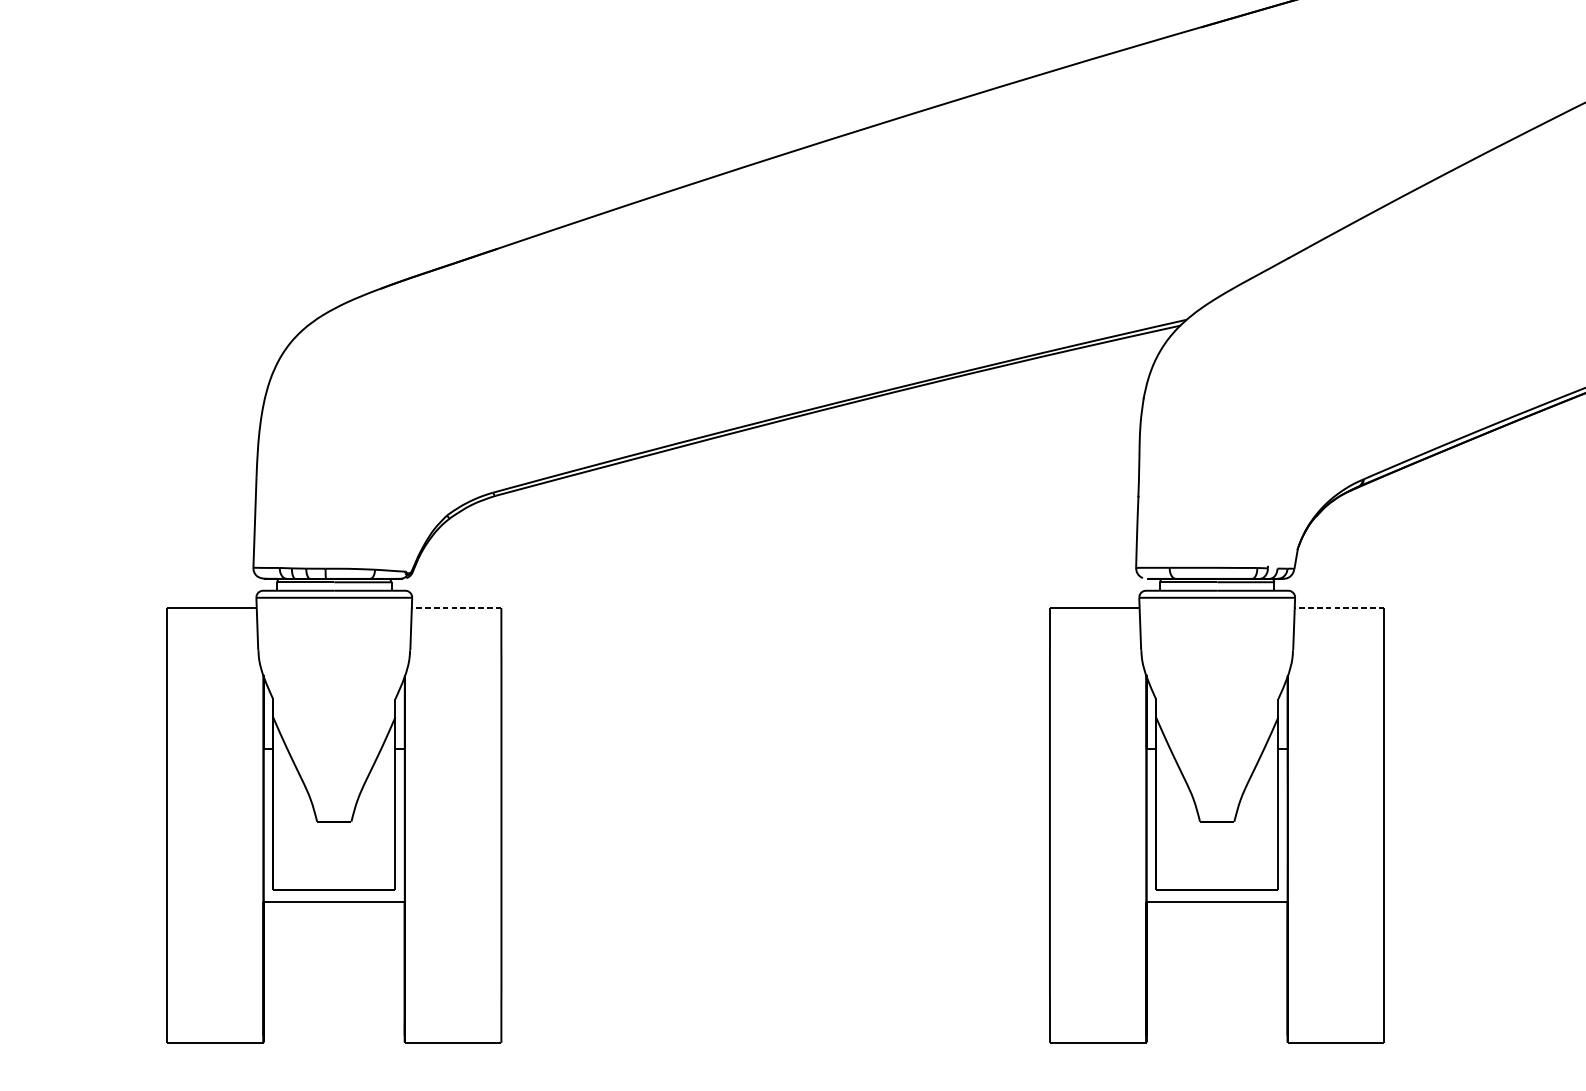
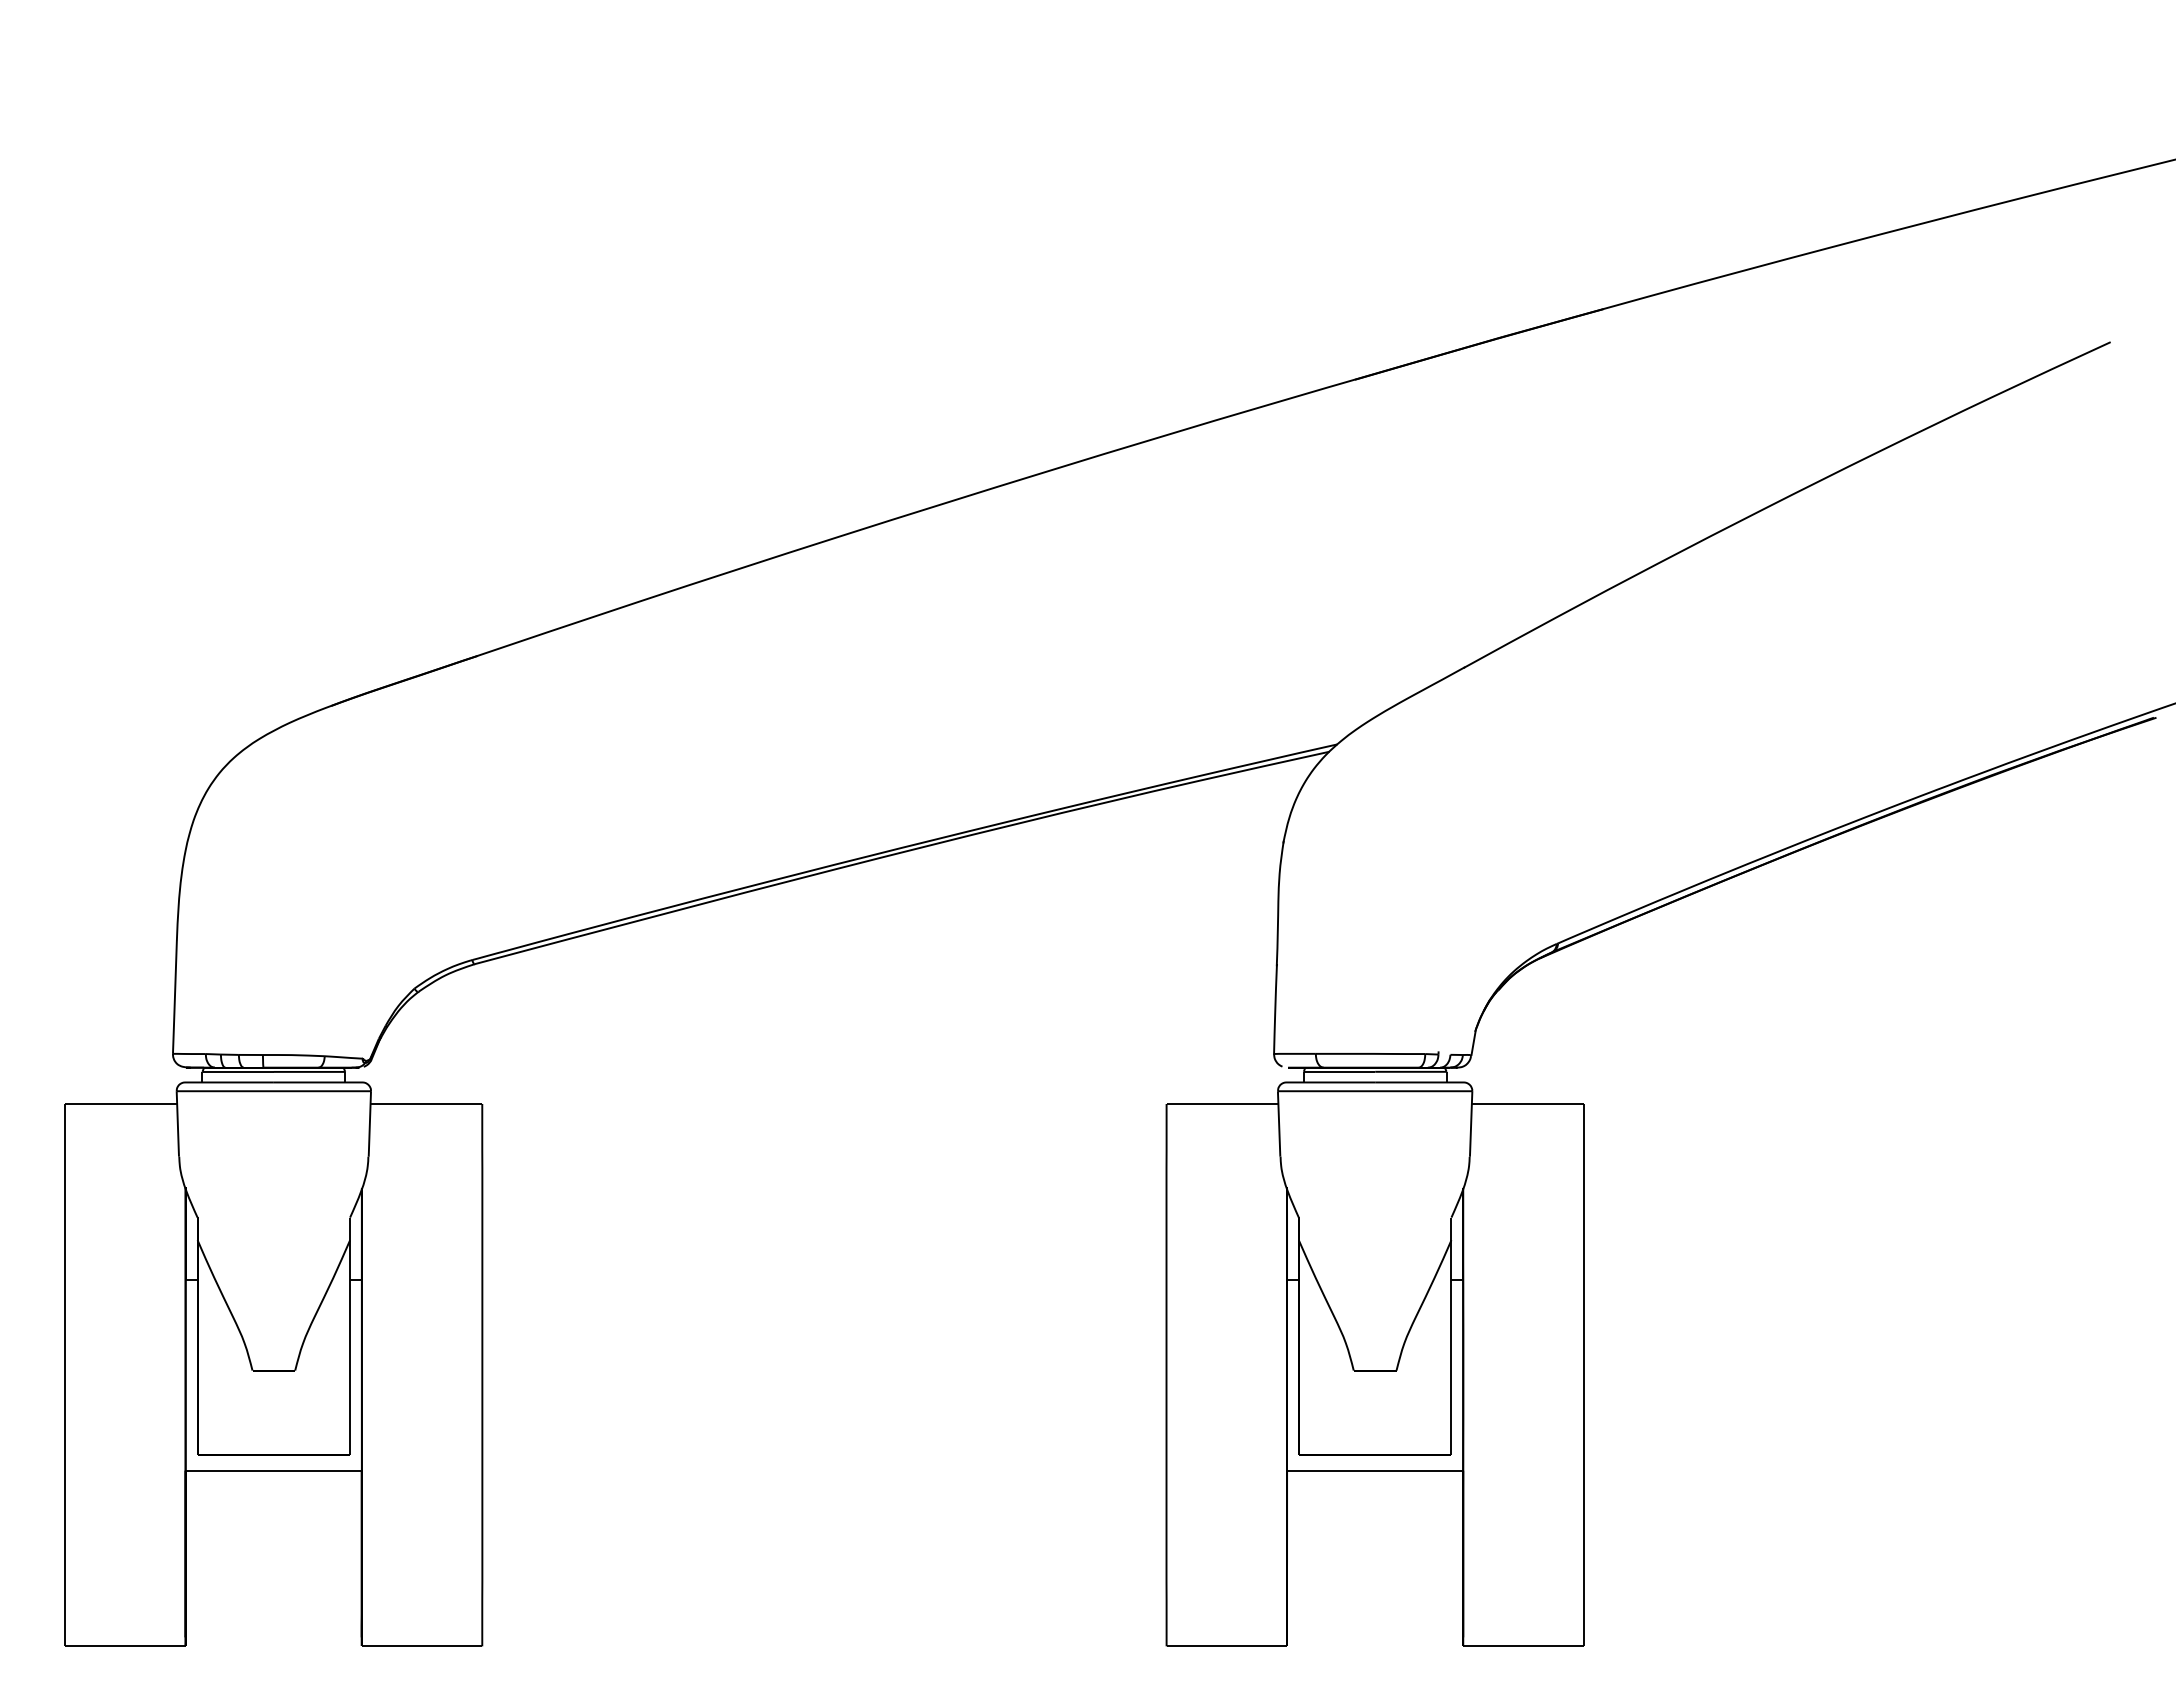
line: (456, 607) -> (426, 1103), dashed -> solid
line: (1339, 607) -> (1527, 1103), dashed -> solid

